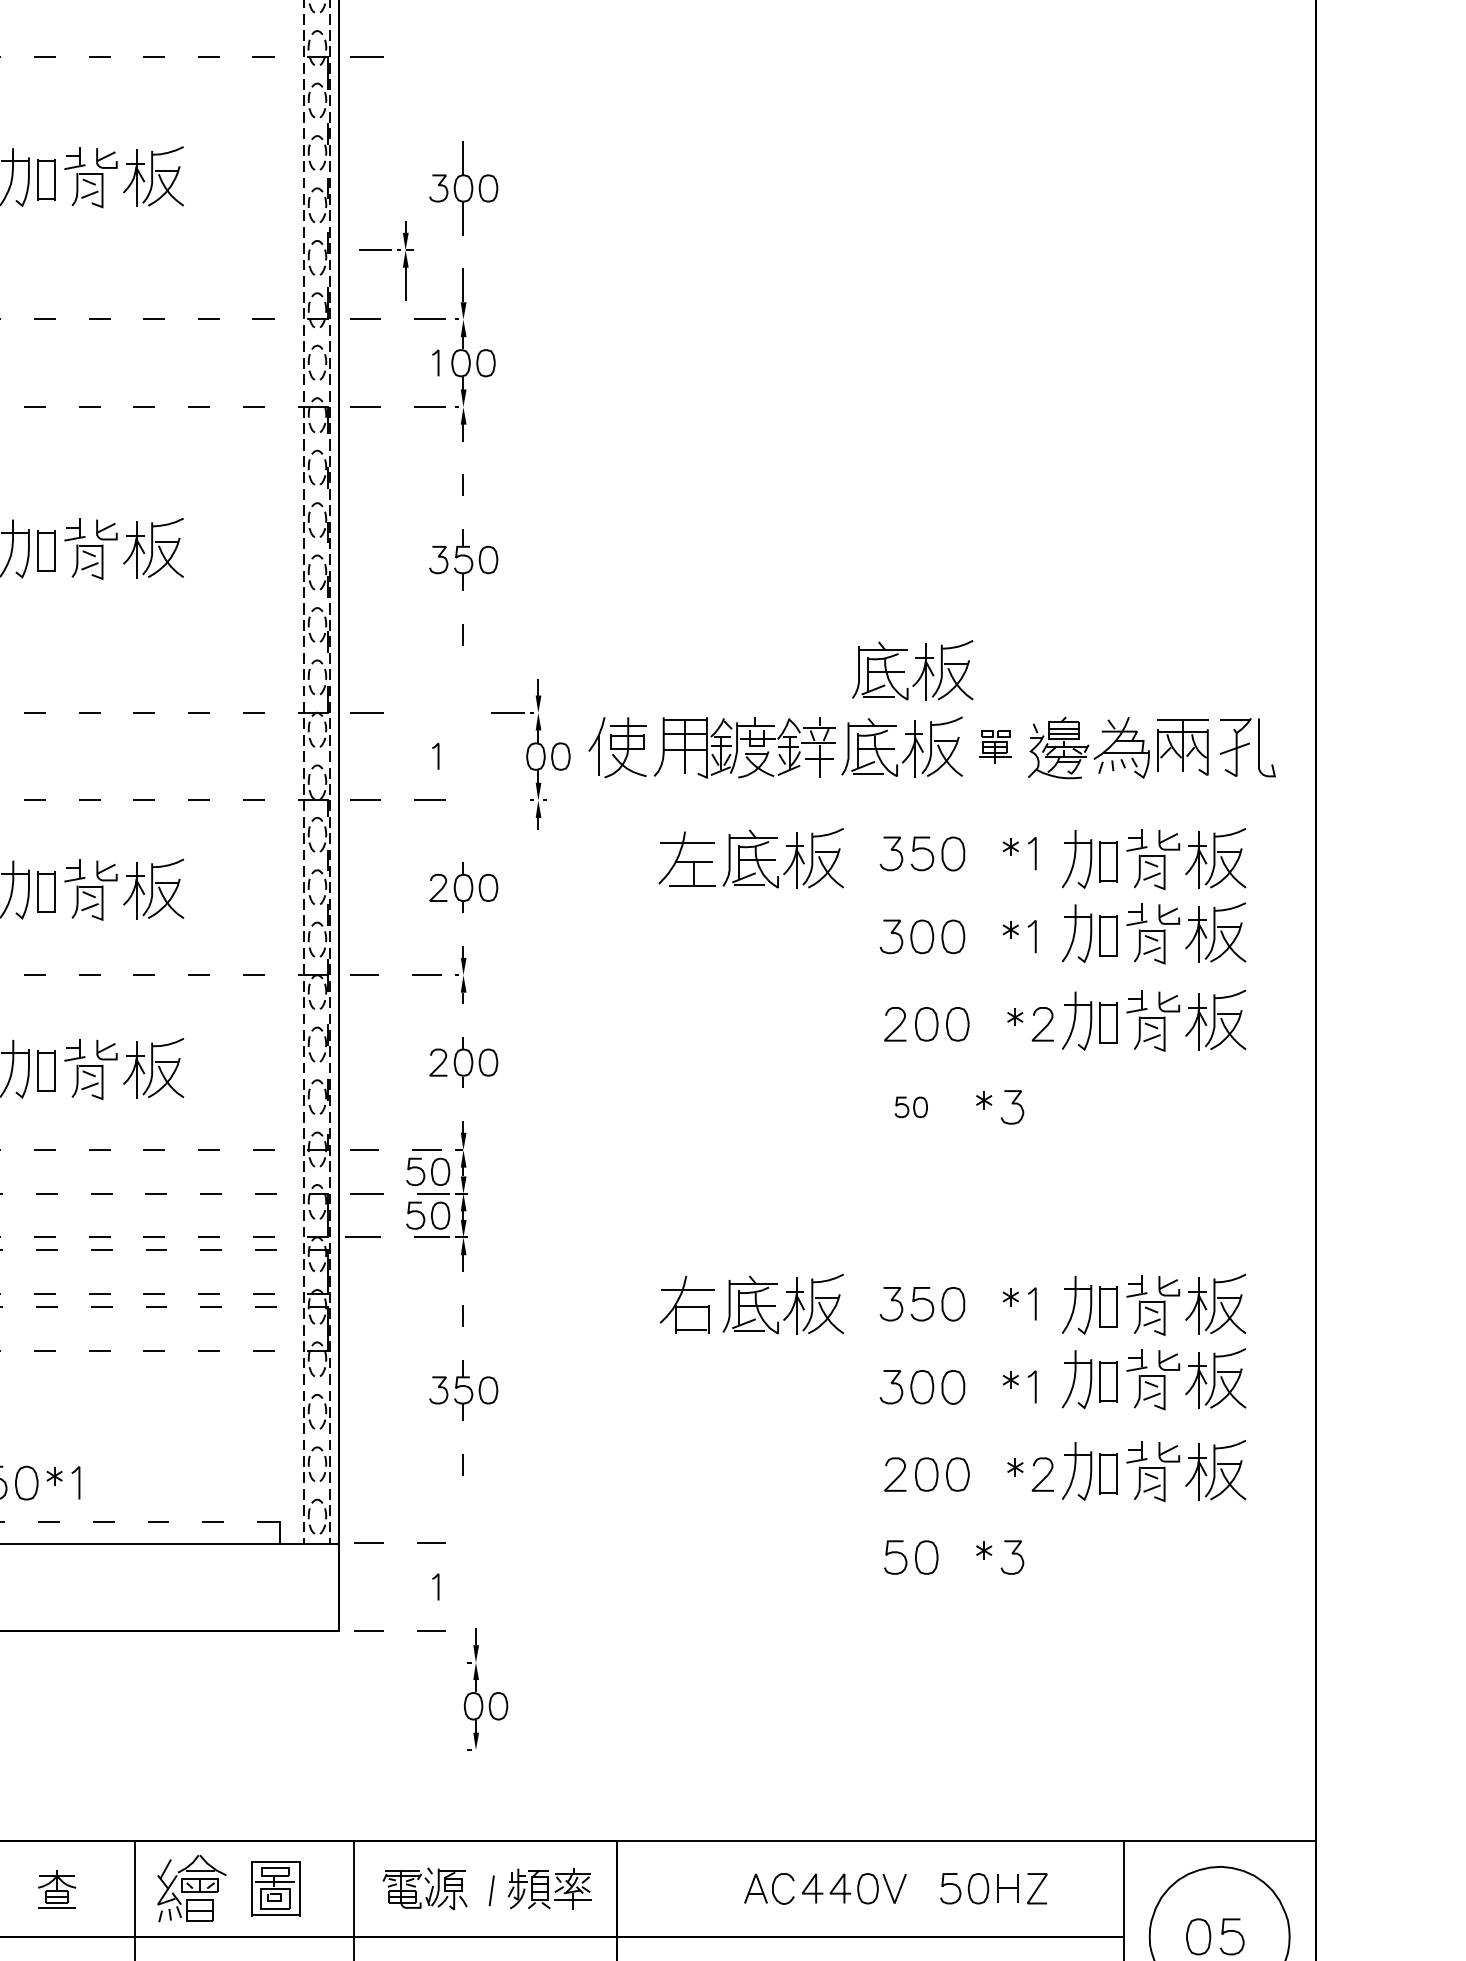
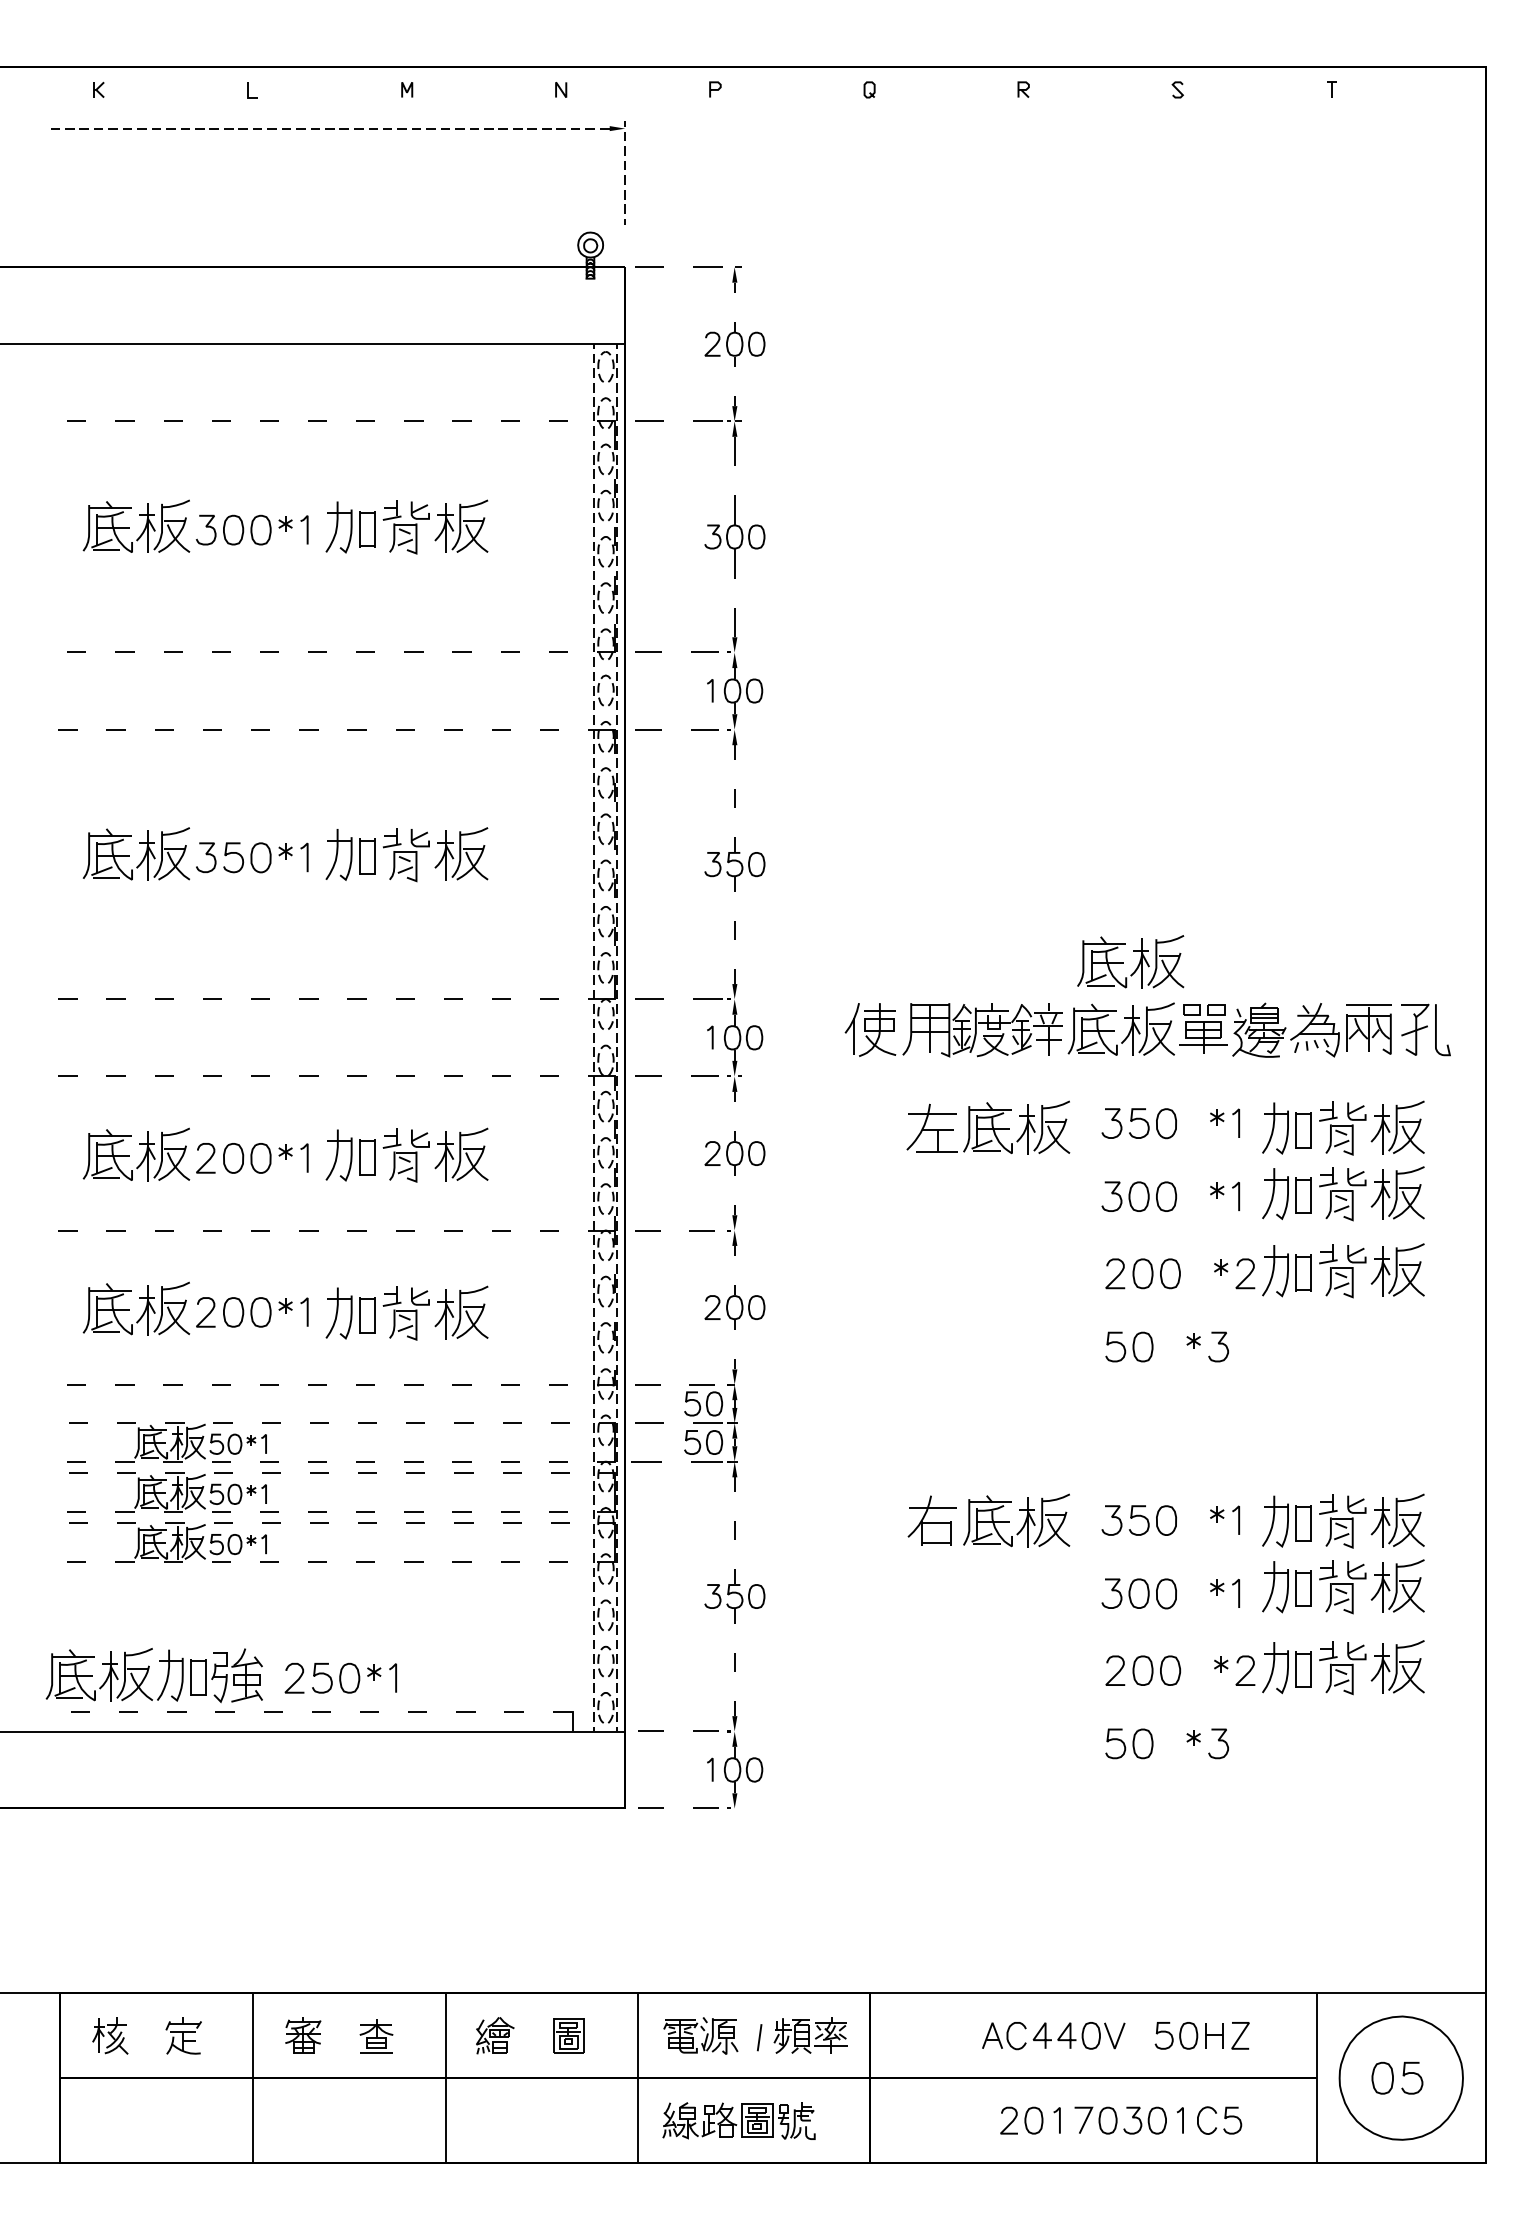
part: (386, 250) -> (717, 421), moved
part: (995, 746) -> (1203, 1028), size x1.67
part: (531, 753) -> (728, 1035), moved
part: (911, 1106) -> (1129, 1346), size x1.67
part: (480, 1694) -> (738, 1759), moved
part: (192, 1888) -> (495, 2035), size x0.62
part: (274, 1888) -> (568, 2035), size x0.71

